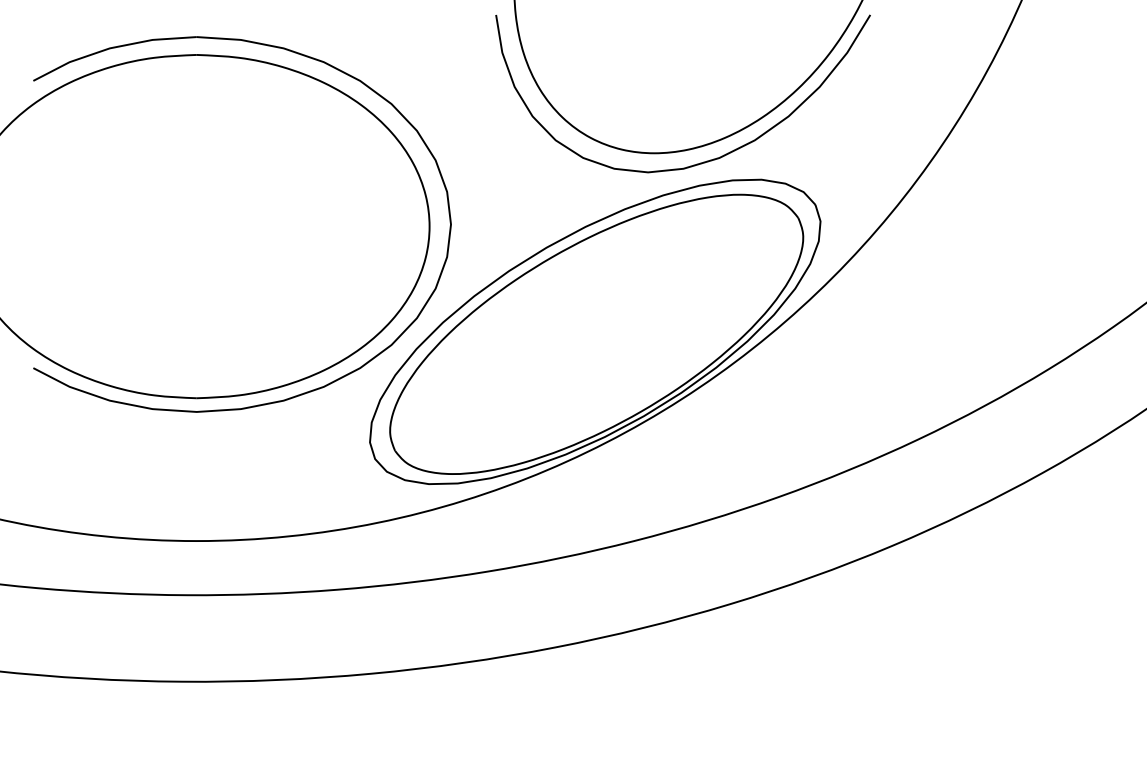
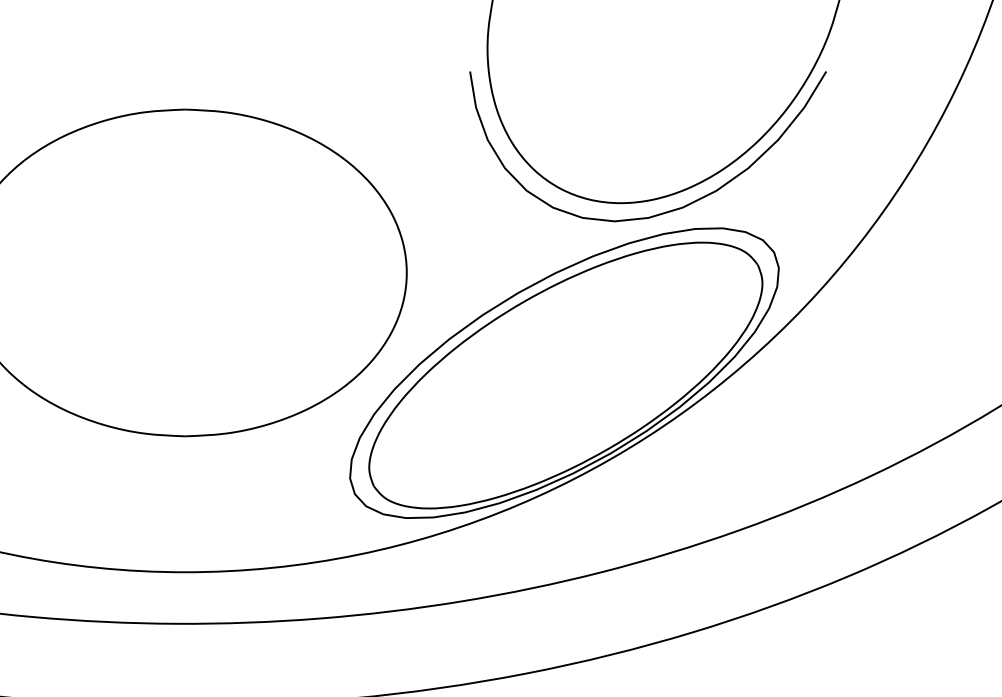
part: (297, 54) -> (281, 109), removed

